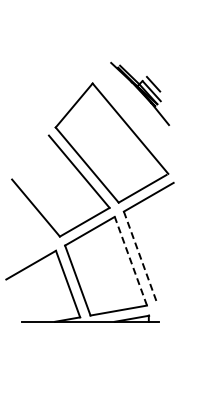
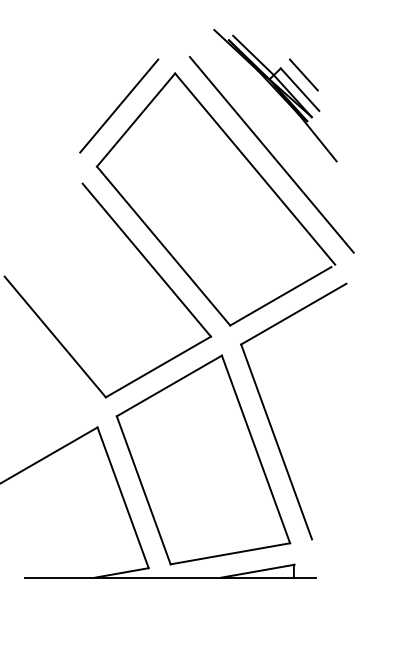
line: (65, 98) -> (117, 105), added
line: (138, 121) -> (272, 153), added
line: (140, 258) -> (276, 443), dashed -> solid
line: (130, 260) -> (255, 447), dashed -> solid

